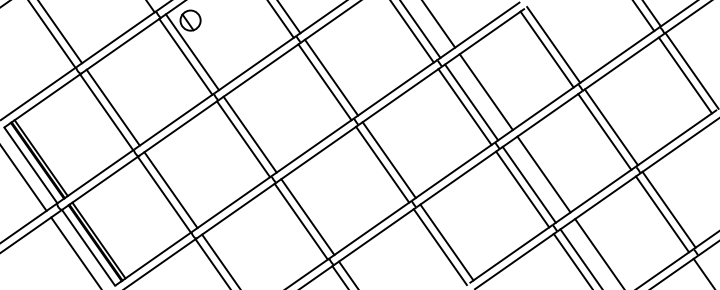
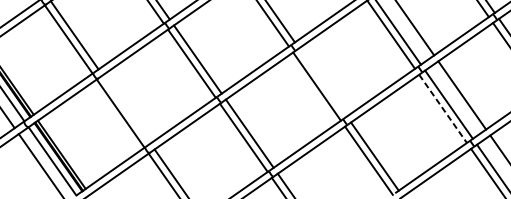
line: (388, 160) -> (322, 82), removed
line: (522, 189) -> (442, 108), solid -> dashed
line: (170, 190) -> (126, 109), removed

